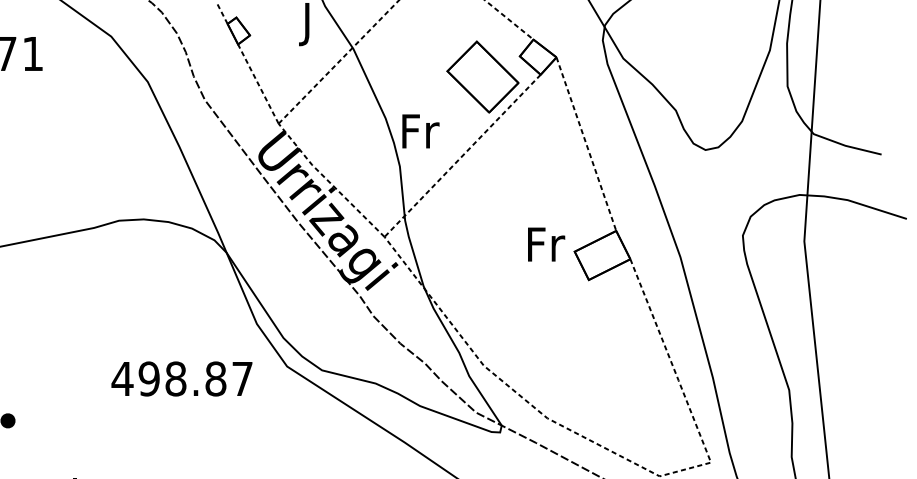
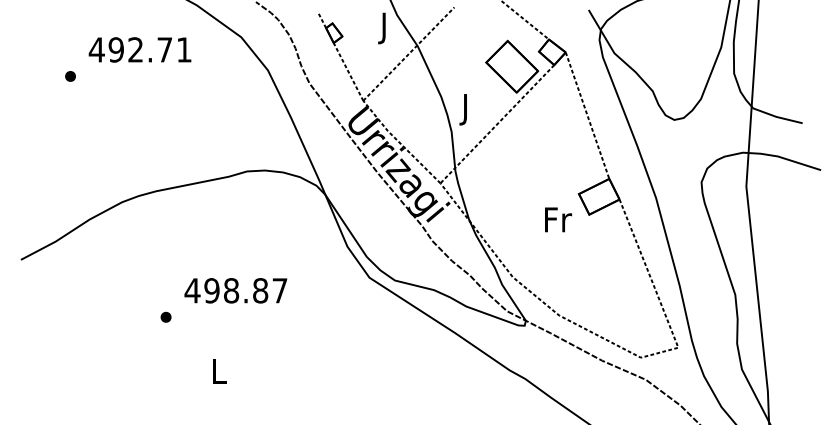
text: (420, 135) -> (466, 109), Fr -> J
text: (546, 244) -> (558, 219), moved
text: (181, 378) -> (235, 290), moved

